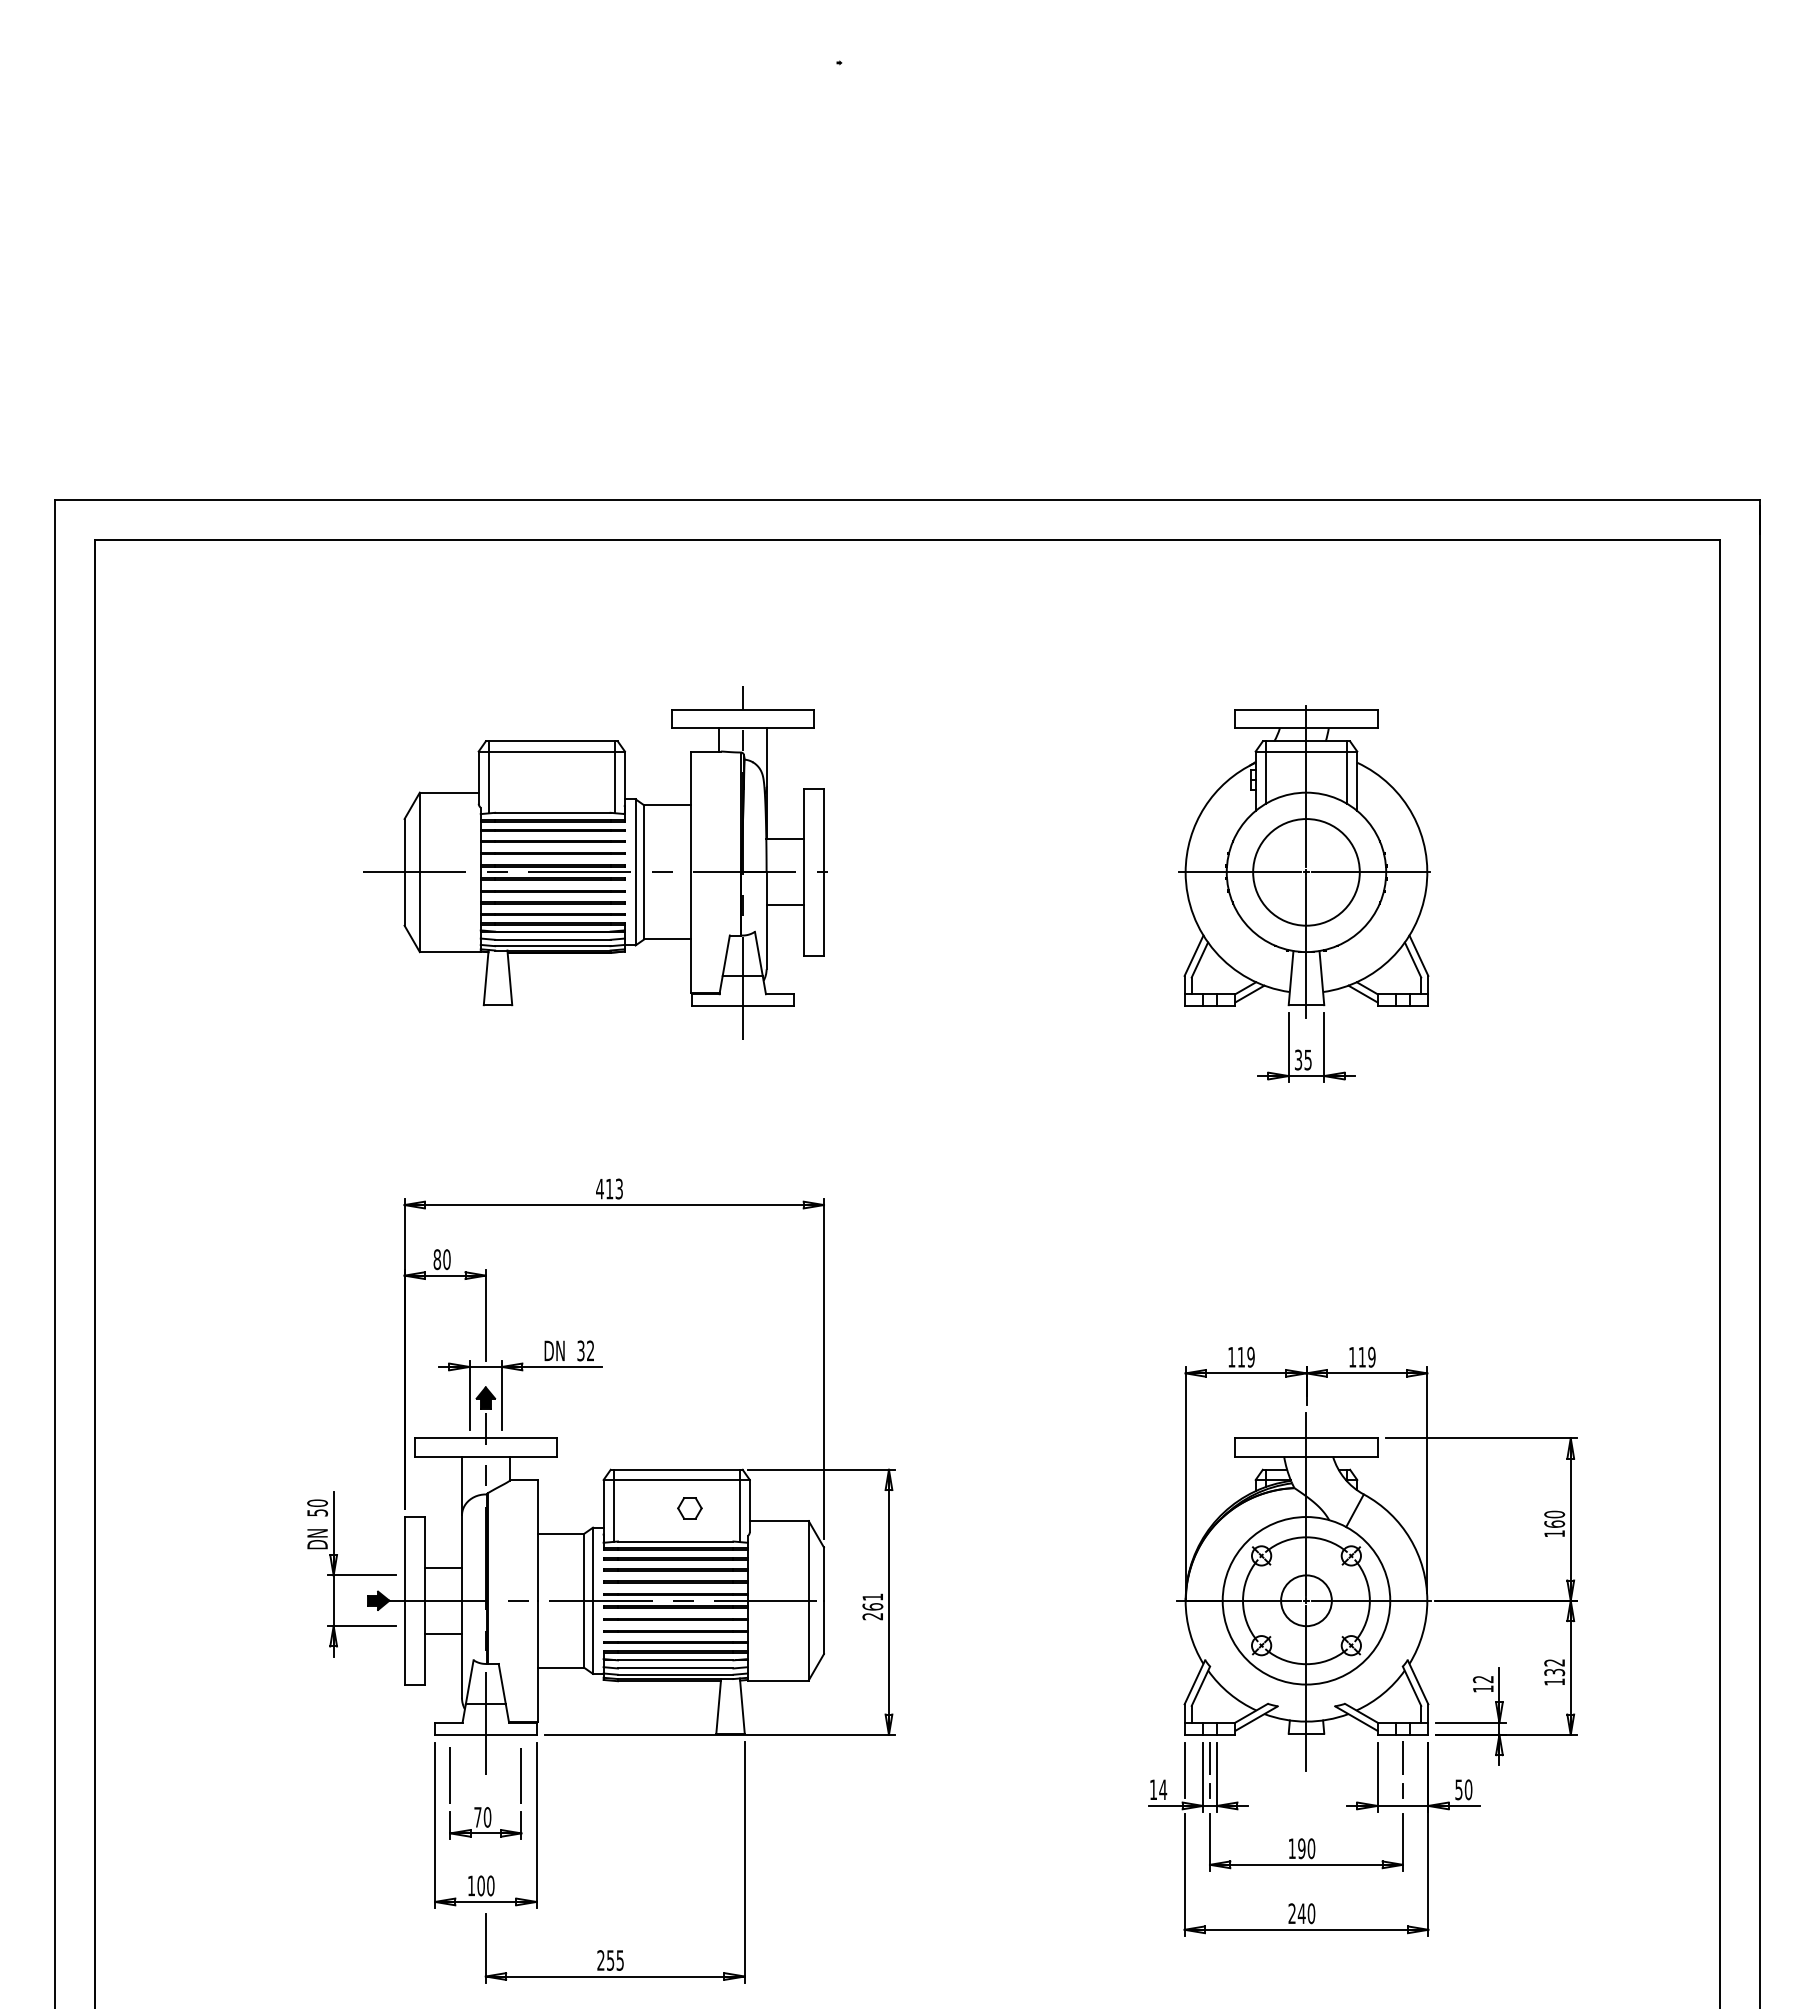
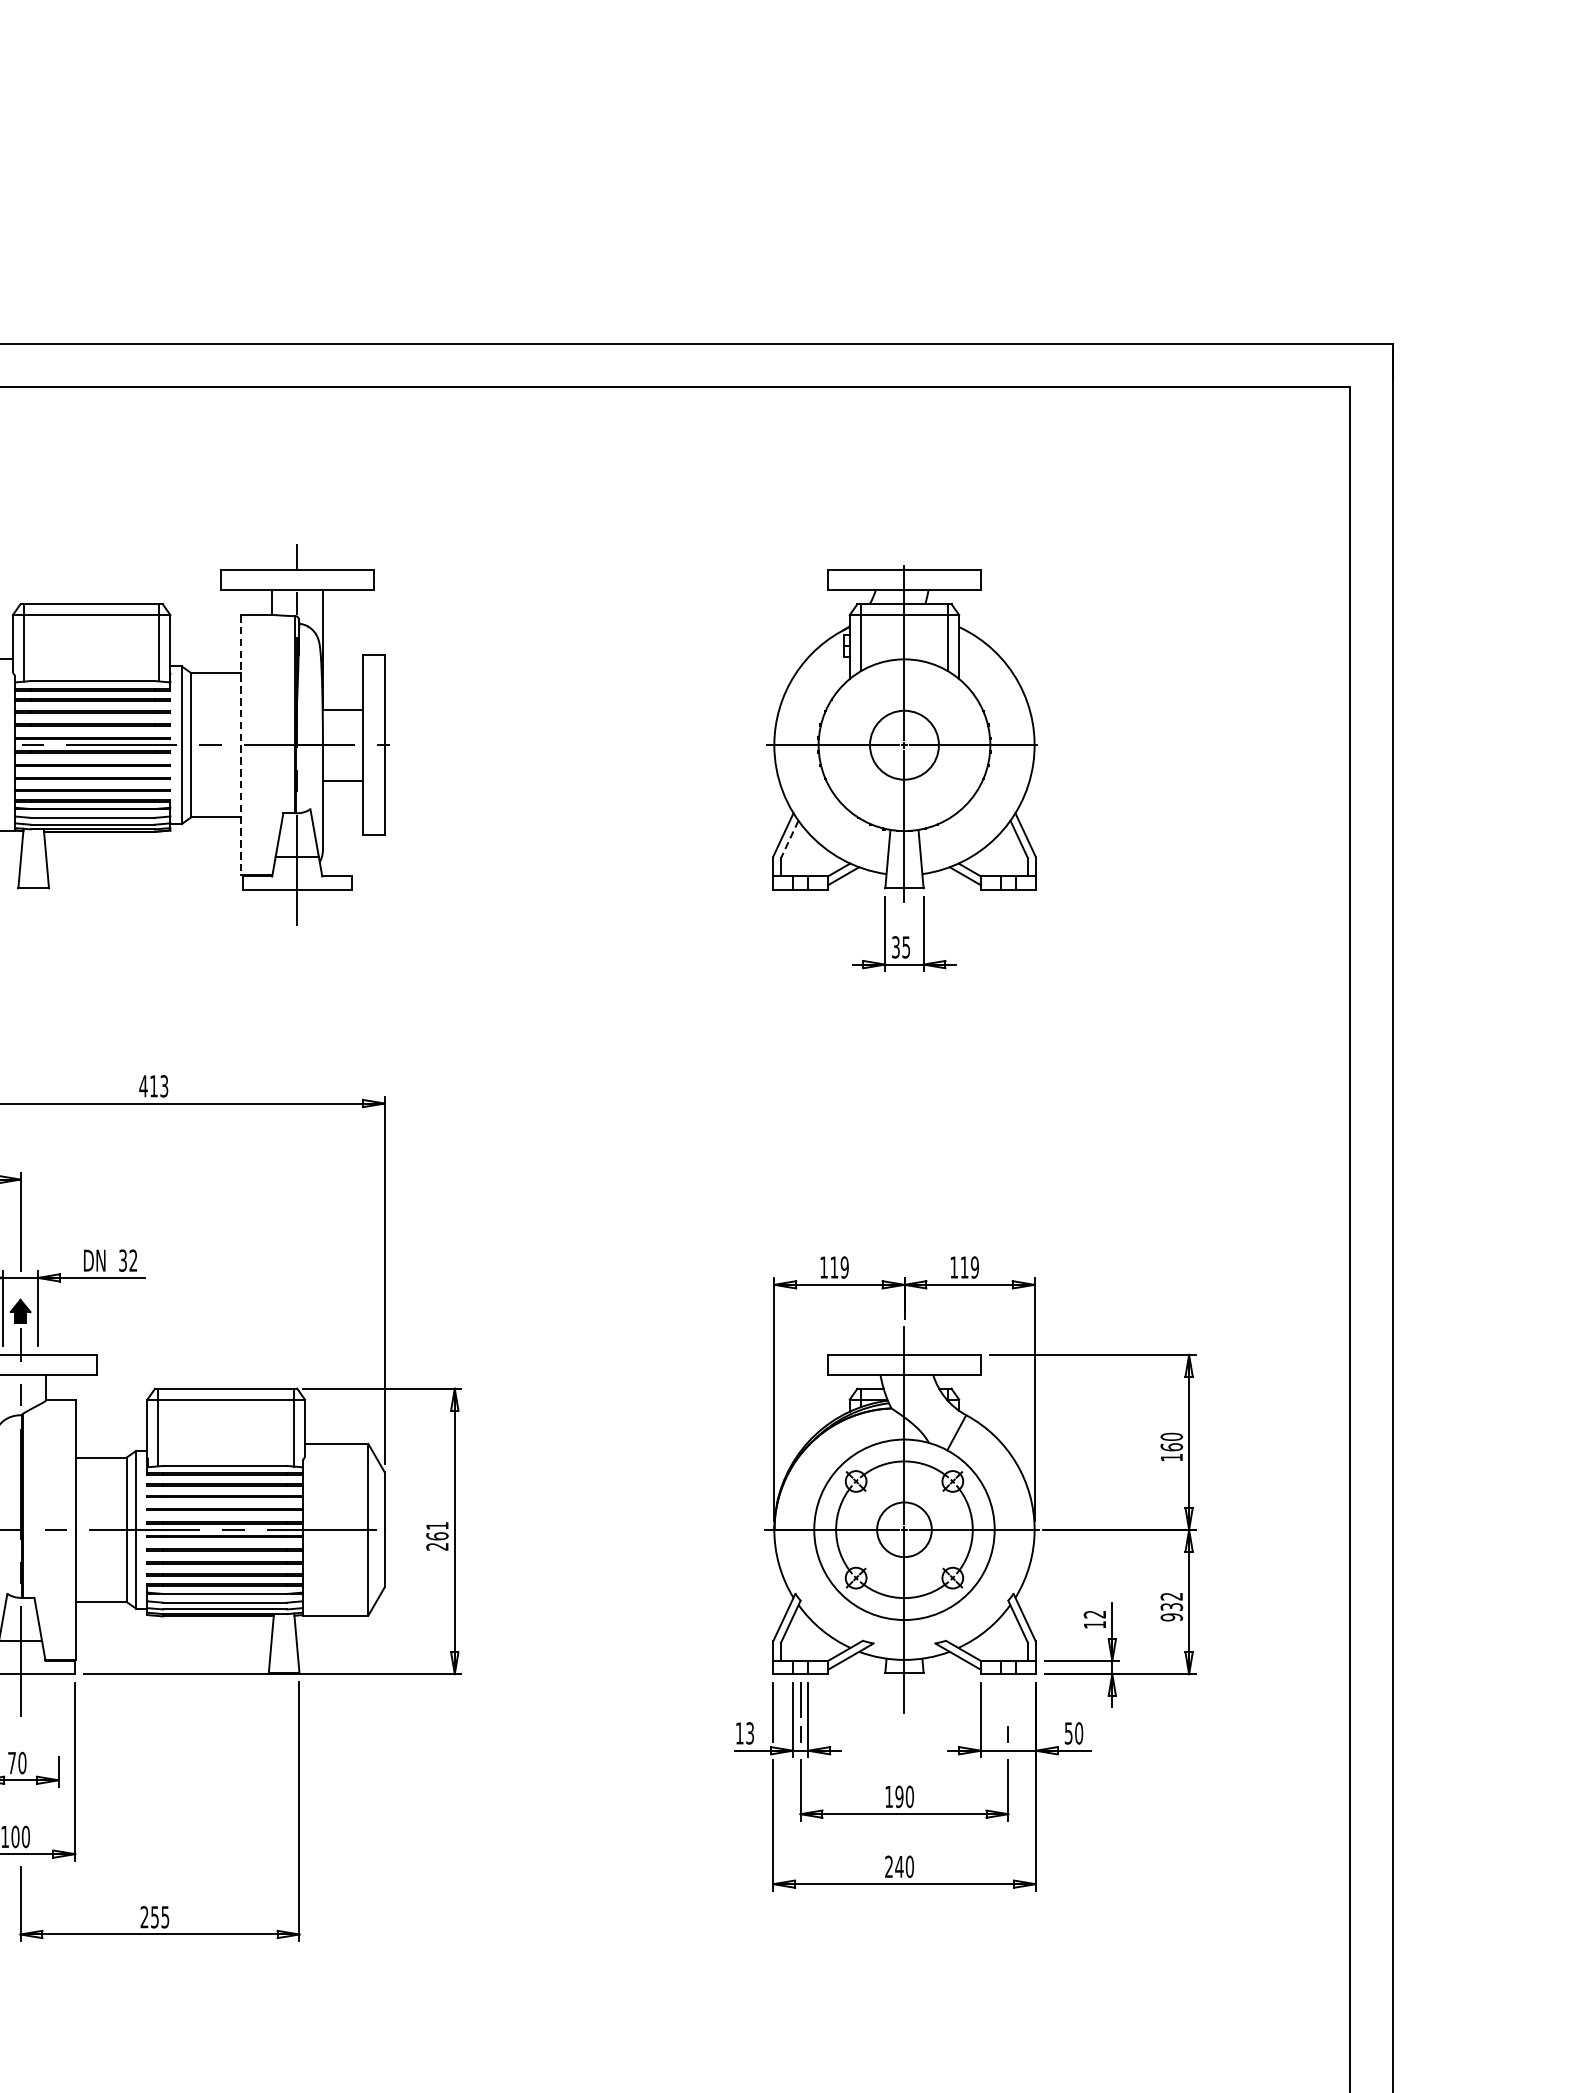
line: (690, 872) -> (241, 745), solid -> dashed
circle: (1306, 872) -> (904, 745), size x0.6
line: (1199, 960) -> (789, 840), solid -> dashed
part: (689, 1508) -> (239, 1430), removed
text: (1554, 1681) -> (1171, 1616), 132 -> 932
line: (1402, 1757) -> (1007, 1698), removed
line: (521, 1775) -> (58, 1717), removed
text: (1163, 1789) -> (750, 1733), 14 -> 13

